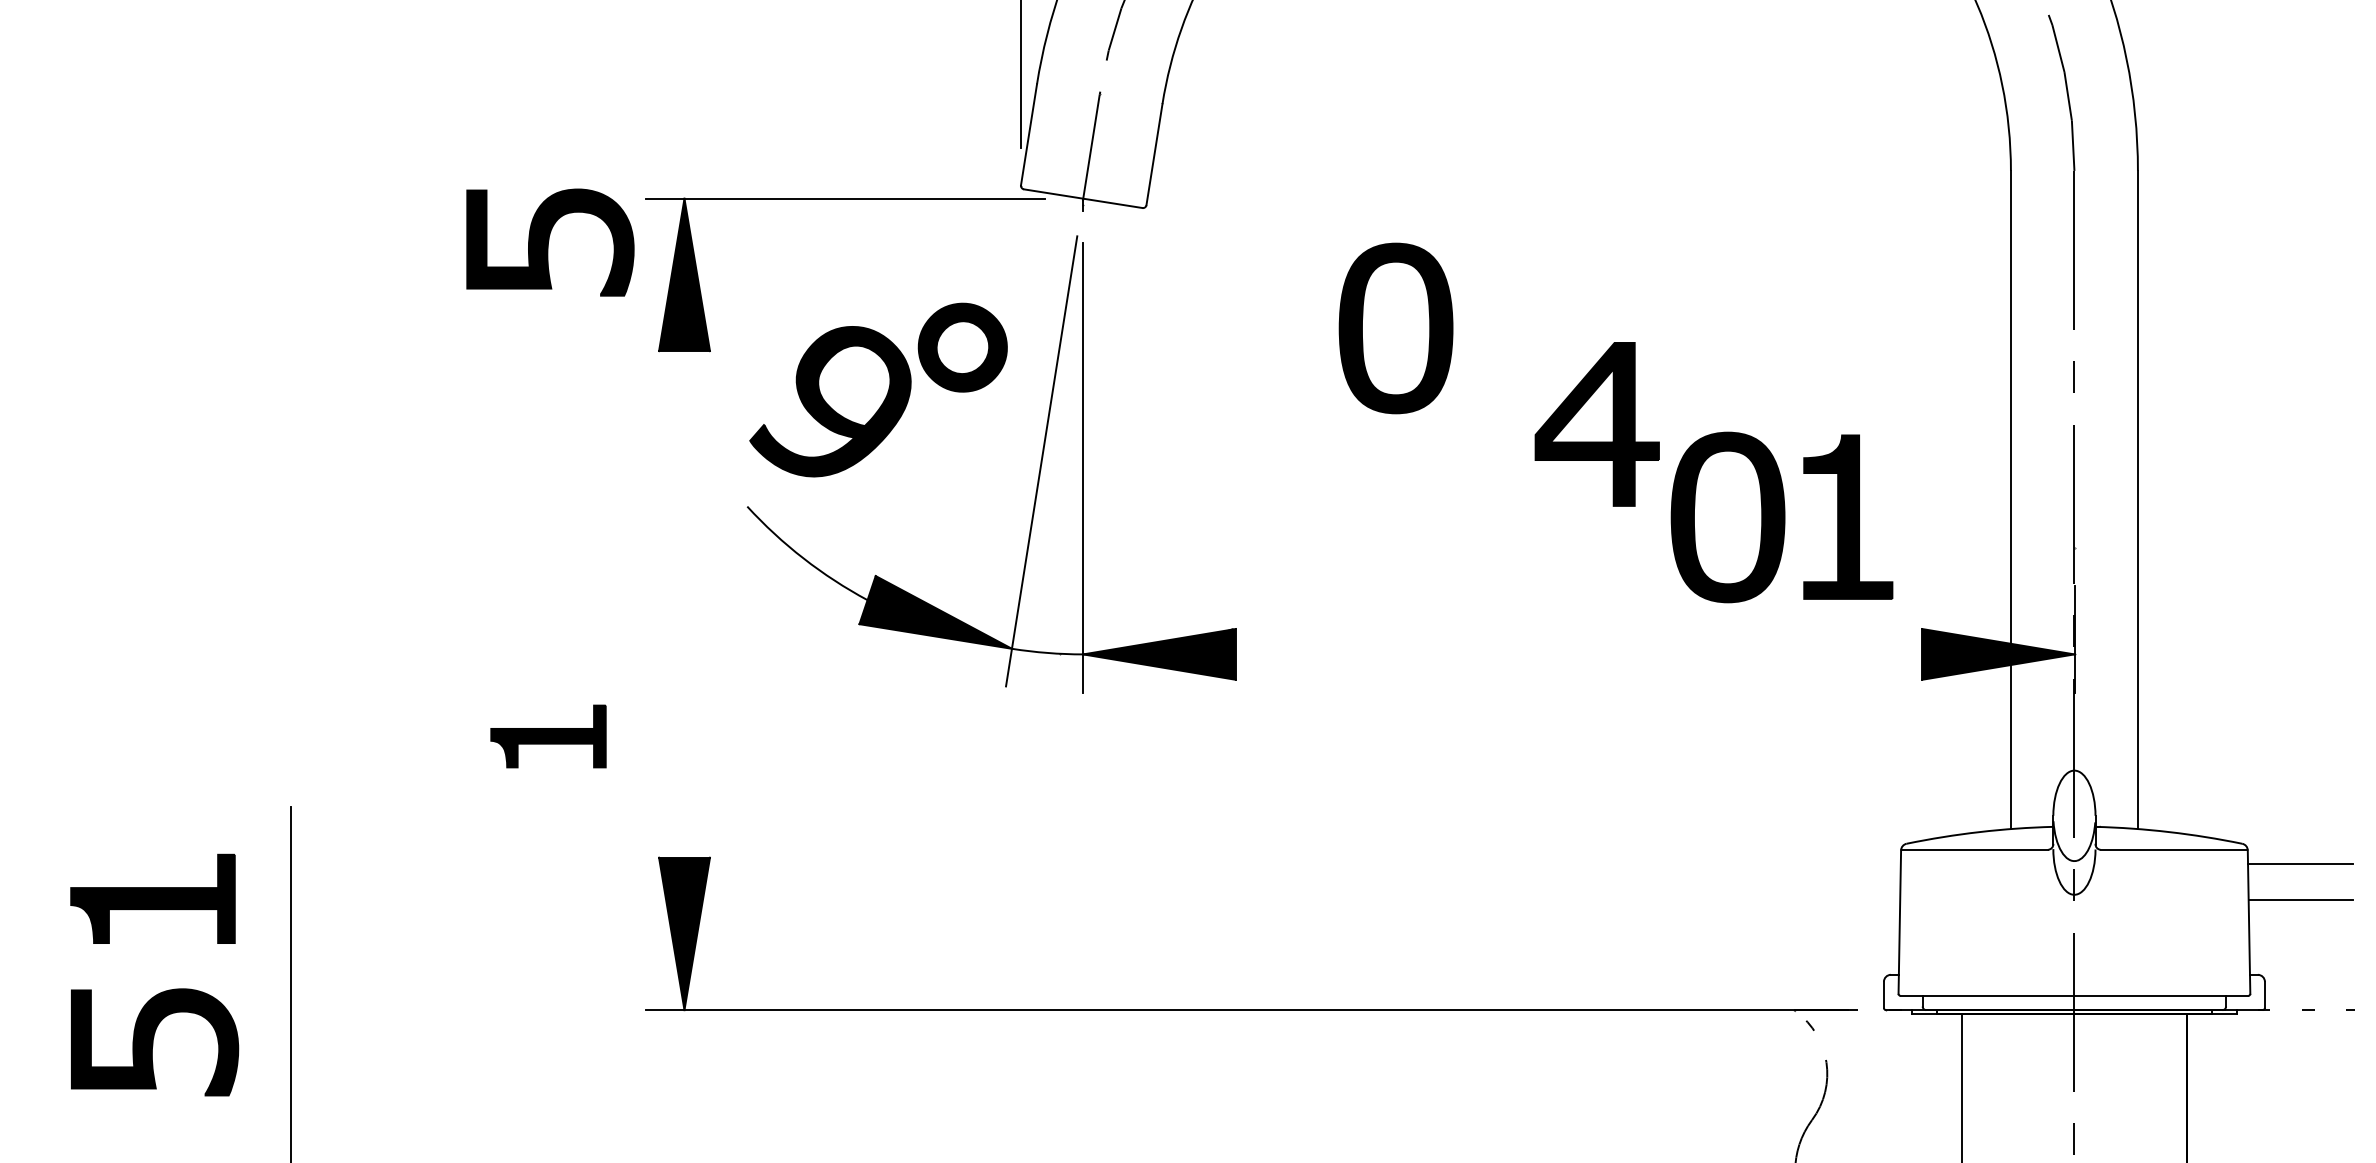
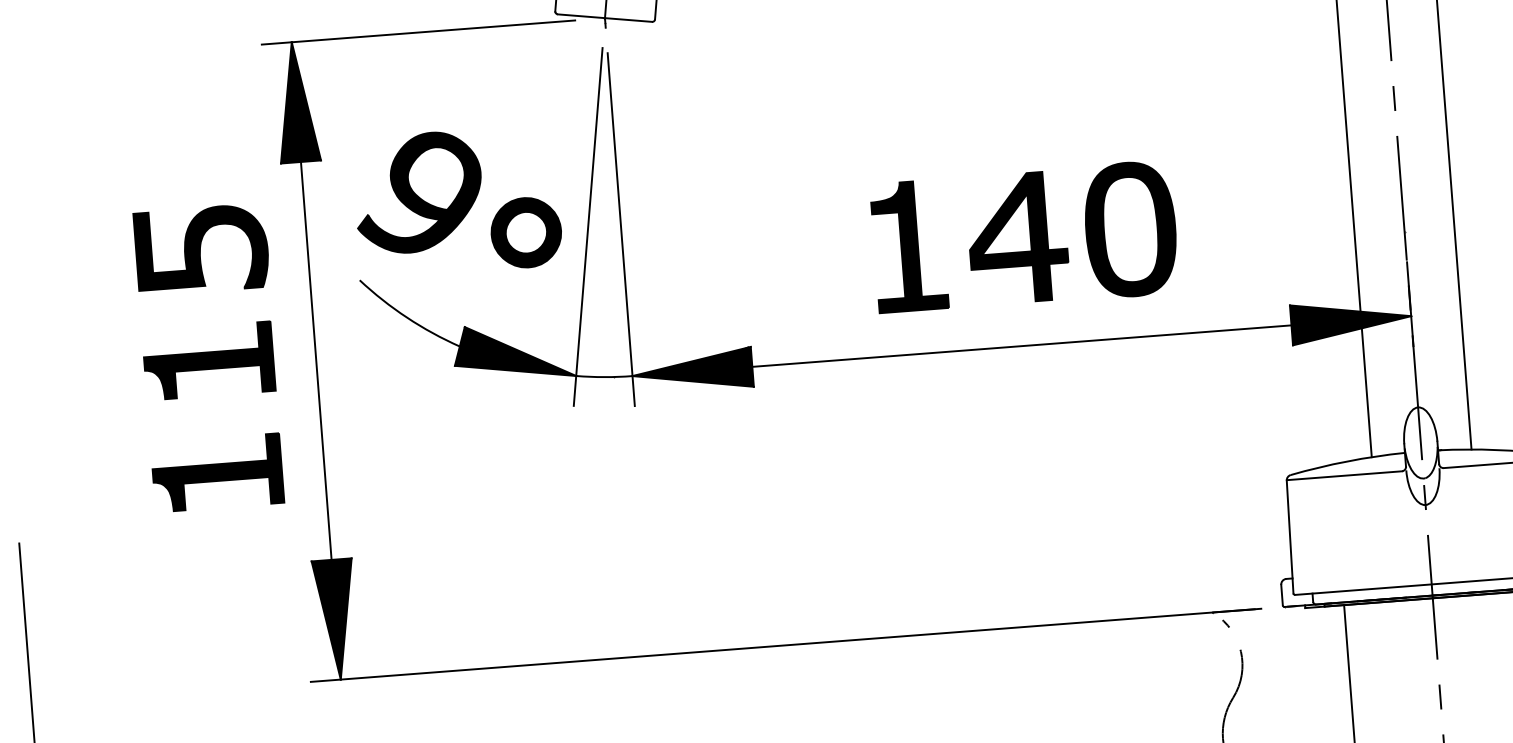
part: (550, 242) -> (201, 249), moved
part: (1395, 328) -> (858, 101), removed
part: (962, 347) -> (526, 232), moved
part: (1596, 424) -> (1017, 238), moved
part: (1848, 516) -> (909, 245), moved
part: (548, 593) -> (208, 360), added
line: (684, 604) -> (316, 360), added
line: (1578, 654) -> (1021, 346), added
part: (548, 736) -> (217, 472), size x1.43

